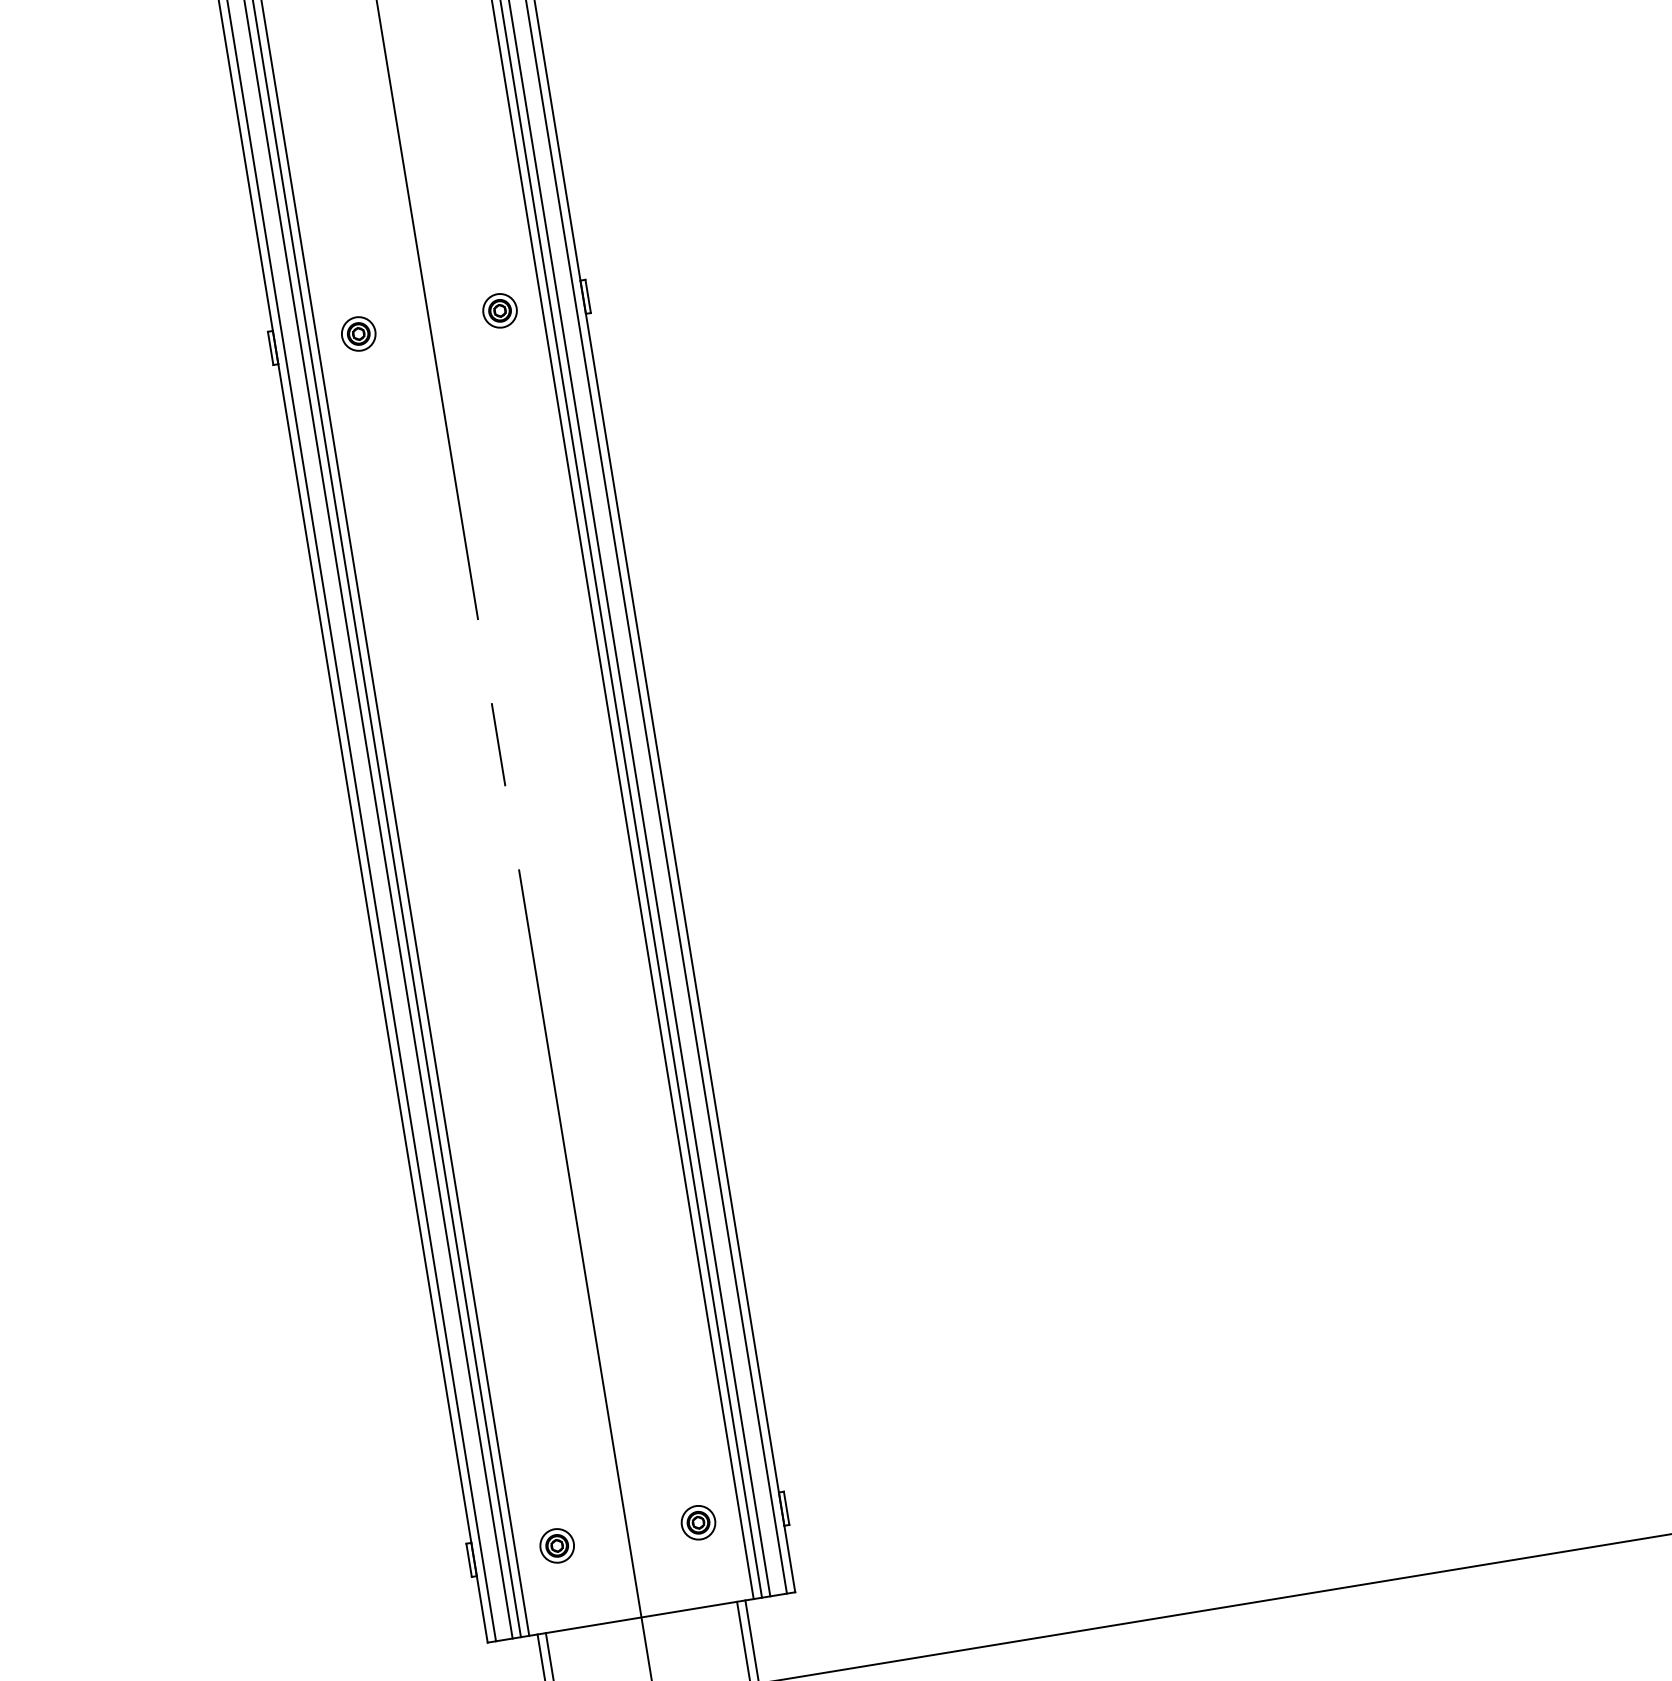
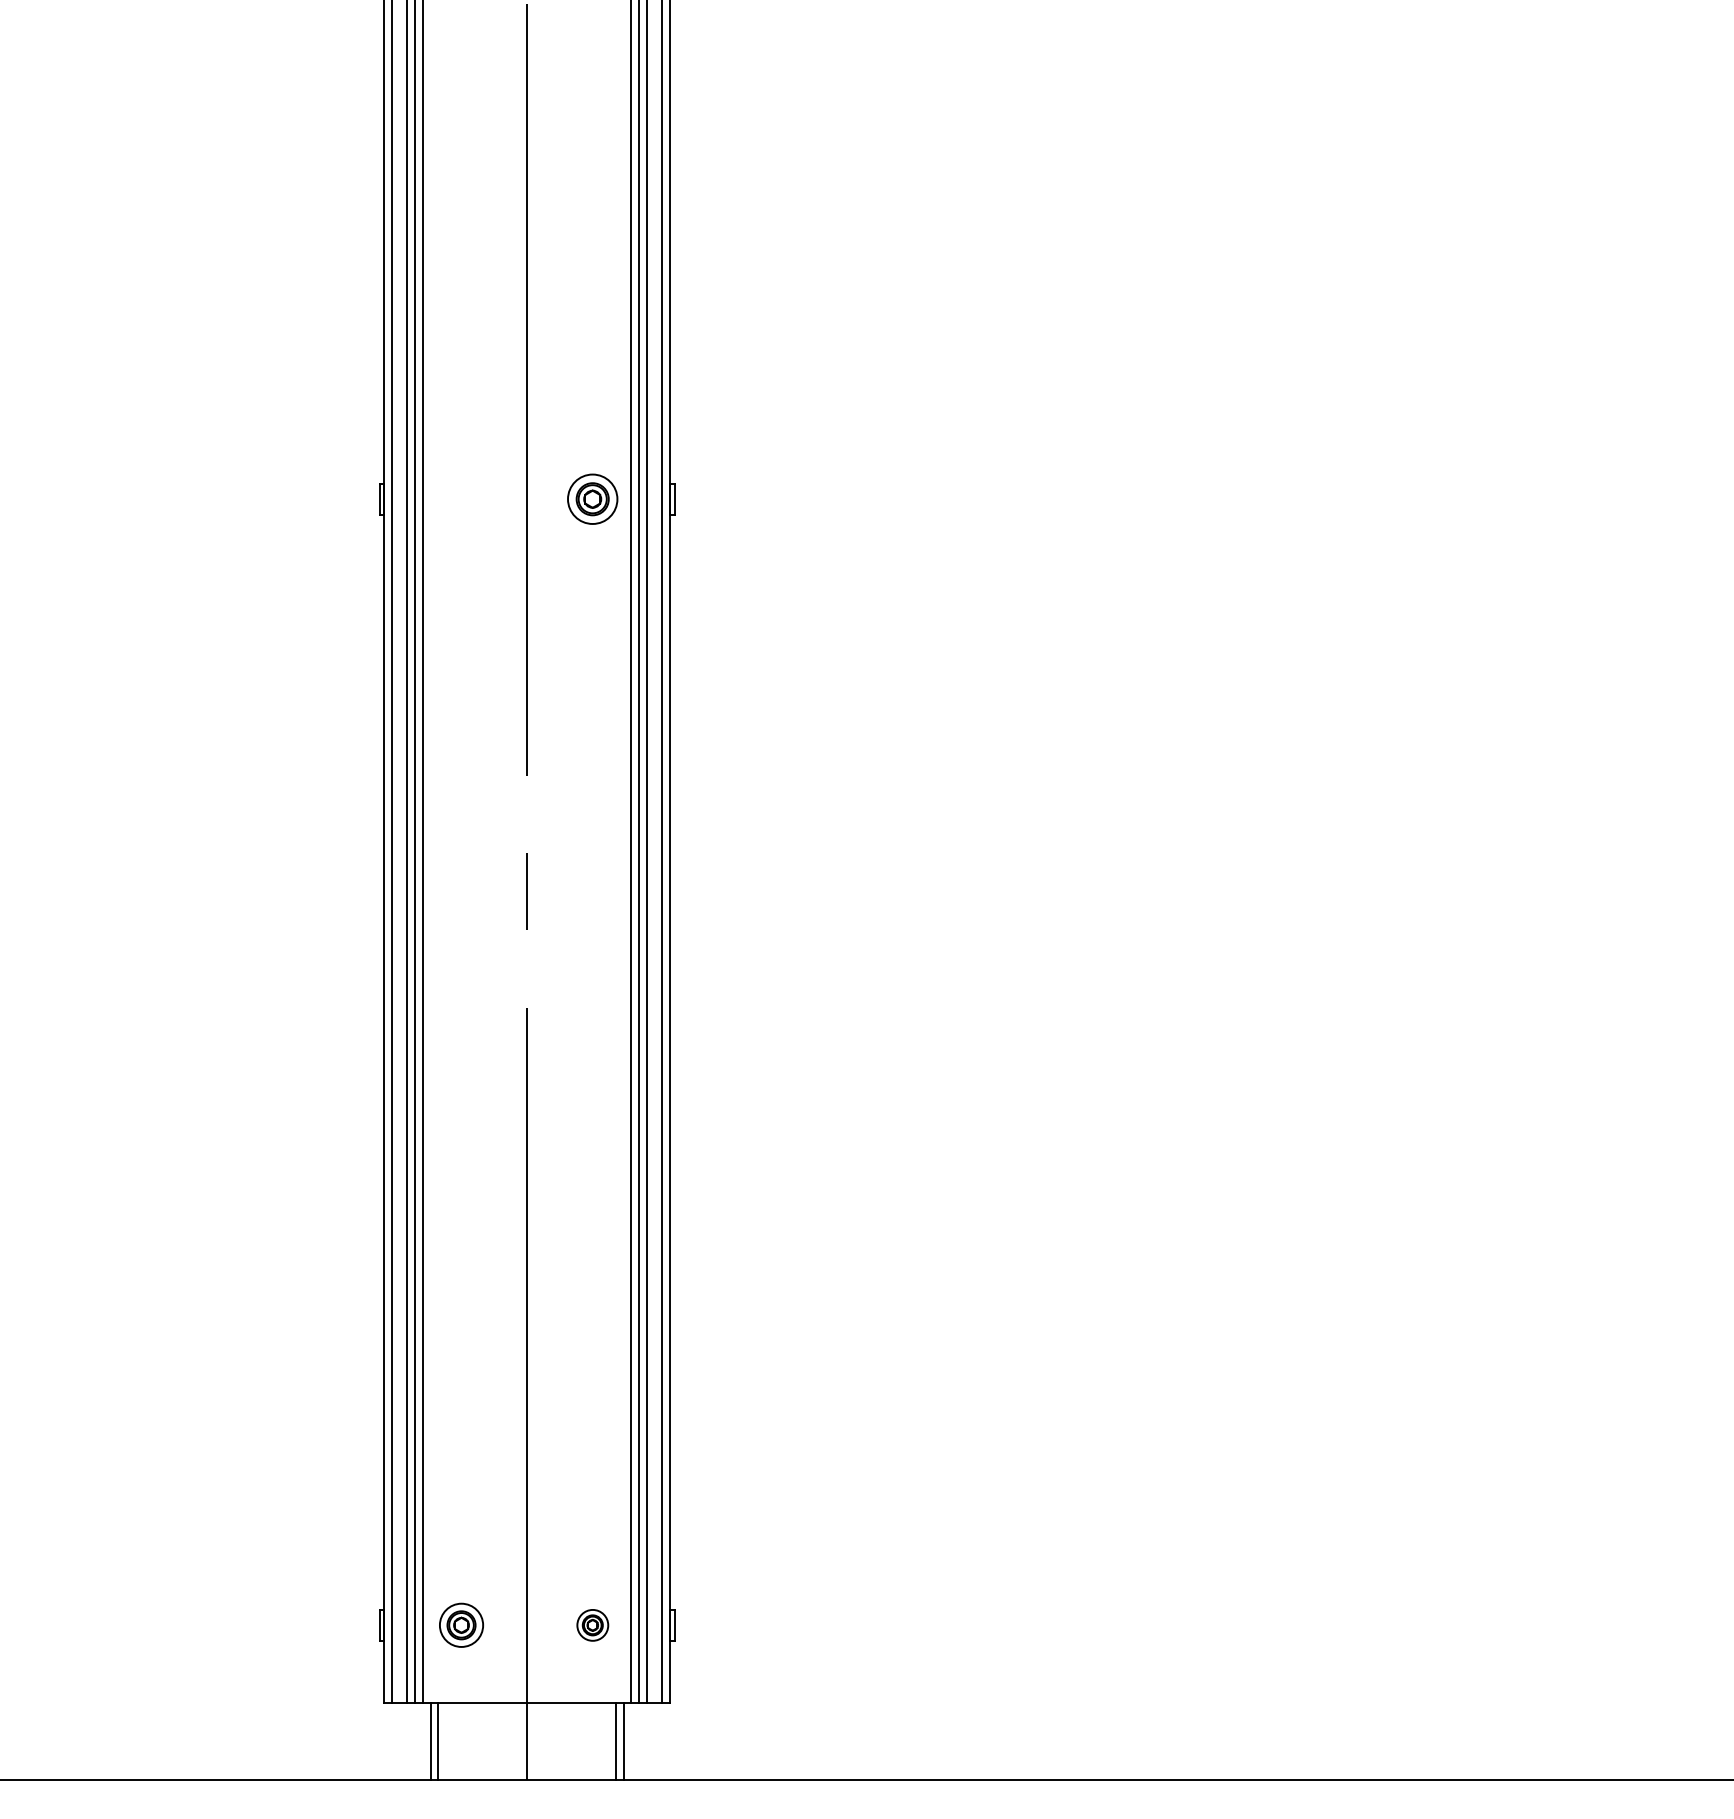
part: (499, 311) -> (592, 499), size x1.6
part: (358, 334) -> (461, 499), removed
part: (557, 1546) -> (461, 1625), size x1.4

